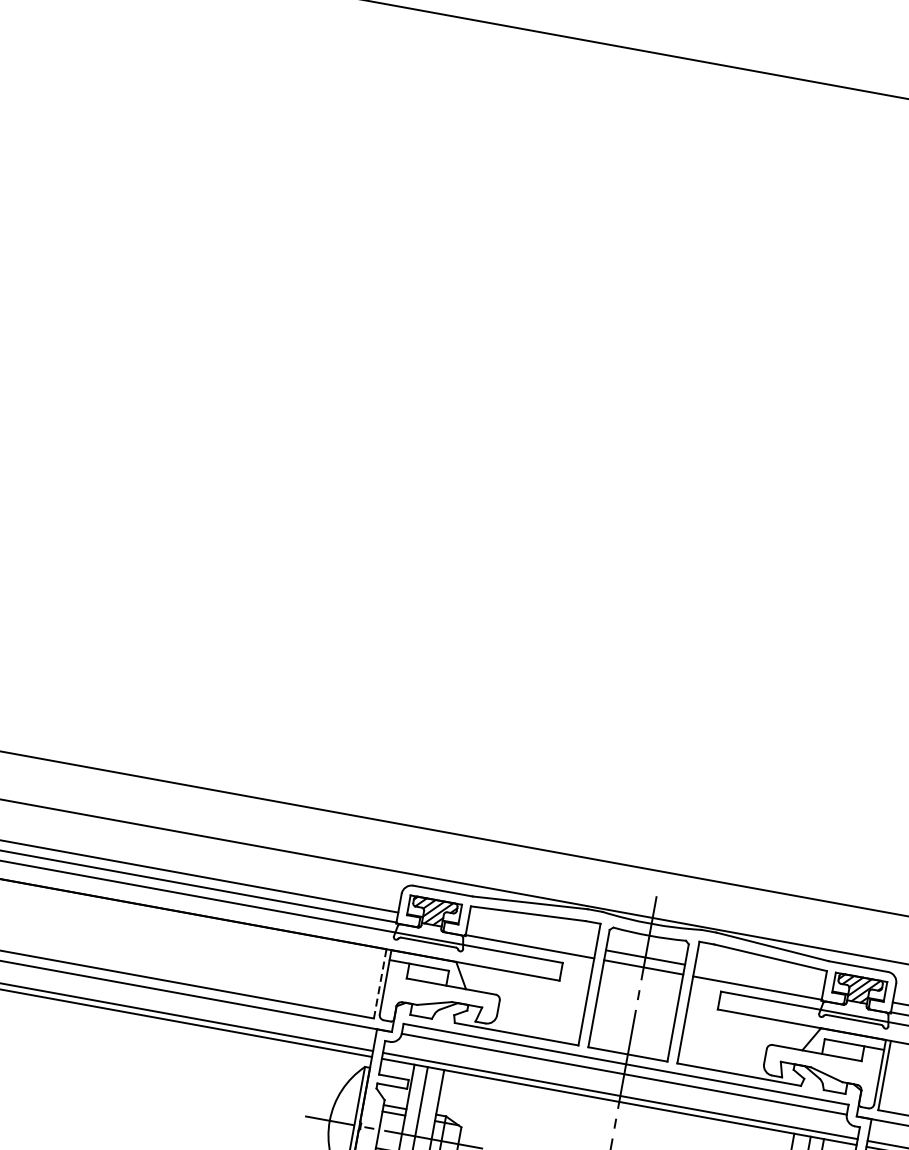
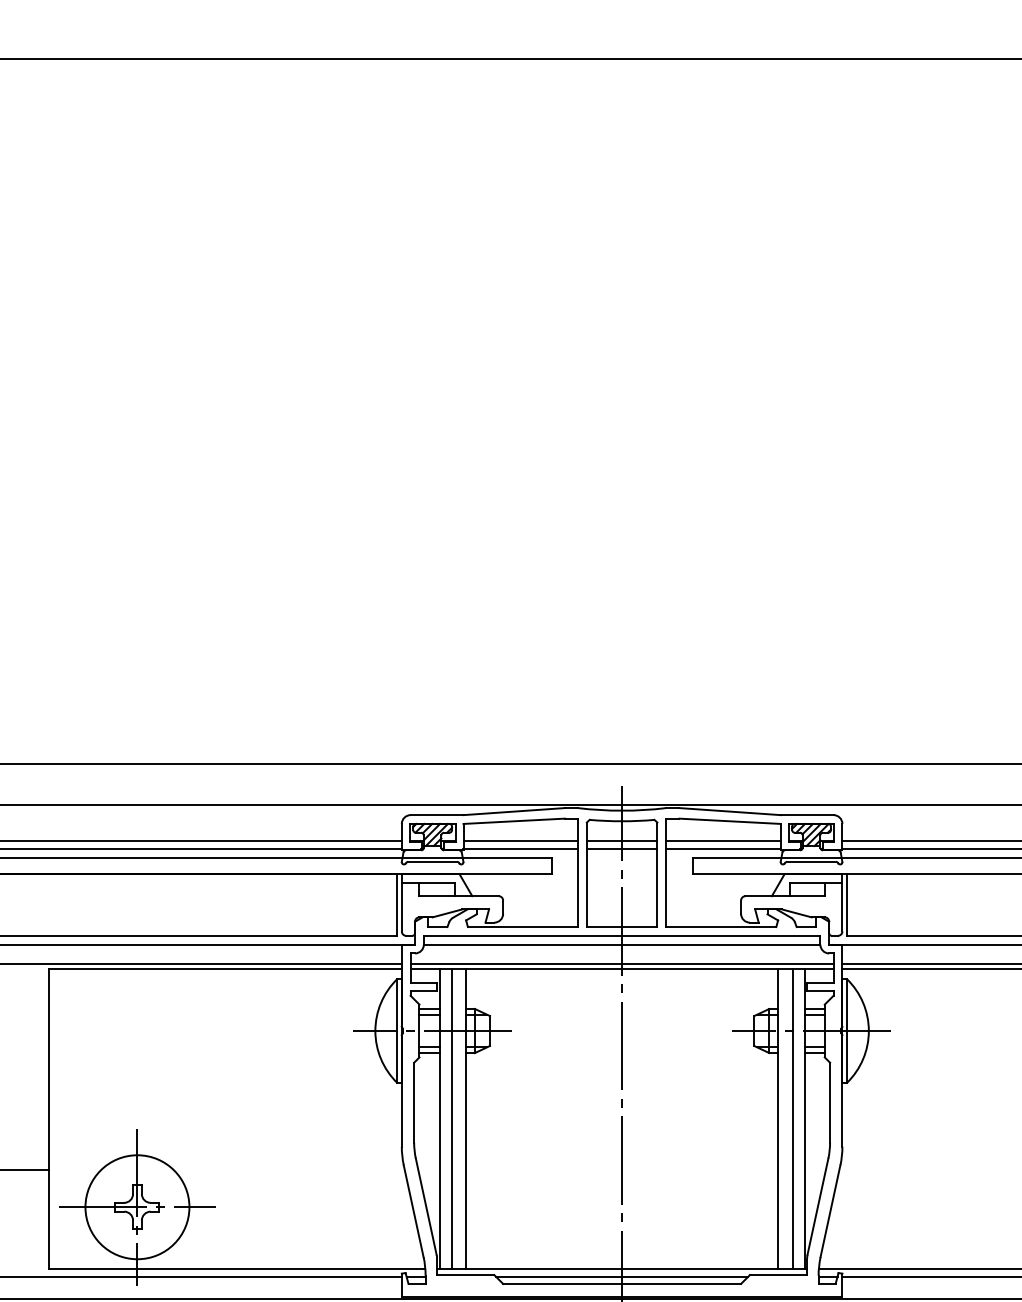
line: (531, 936) -> (520, 840), added
line: (759, 977) -> (723, 840), added
line: (380, 984) -> (397, 905), dashed -> solid

